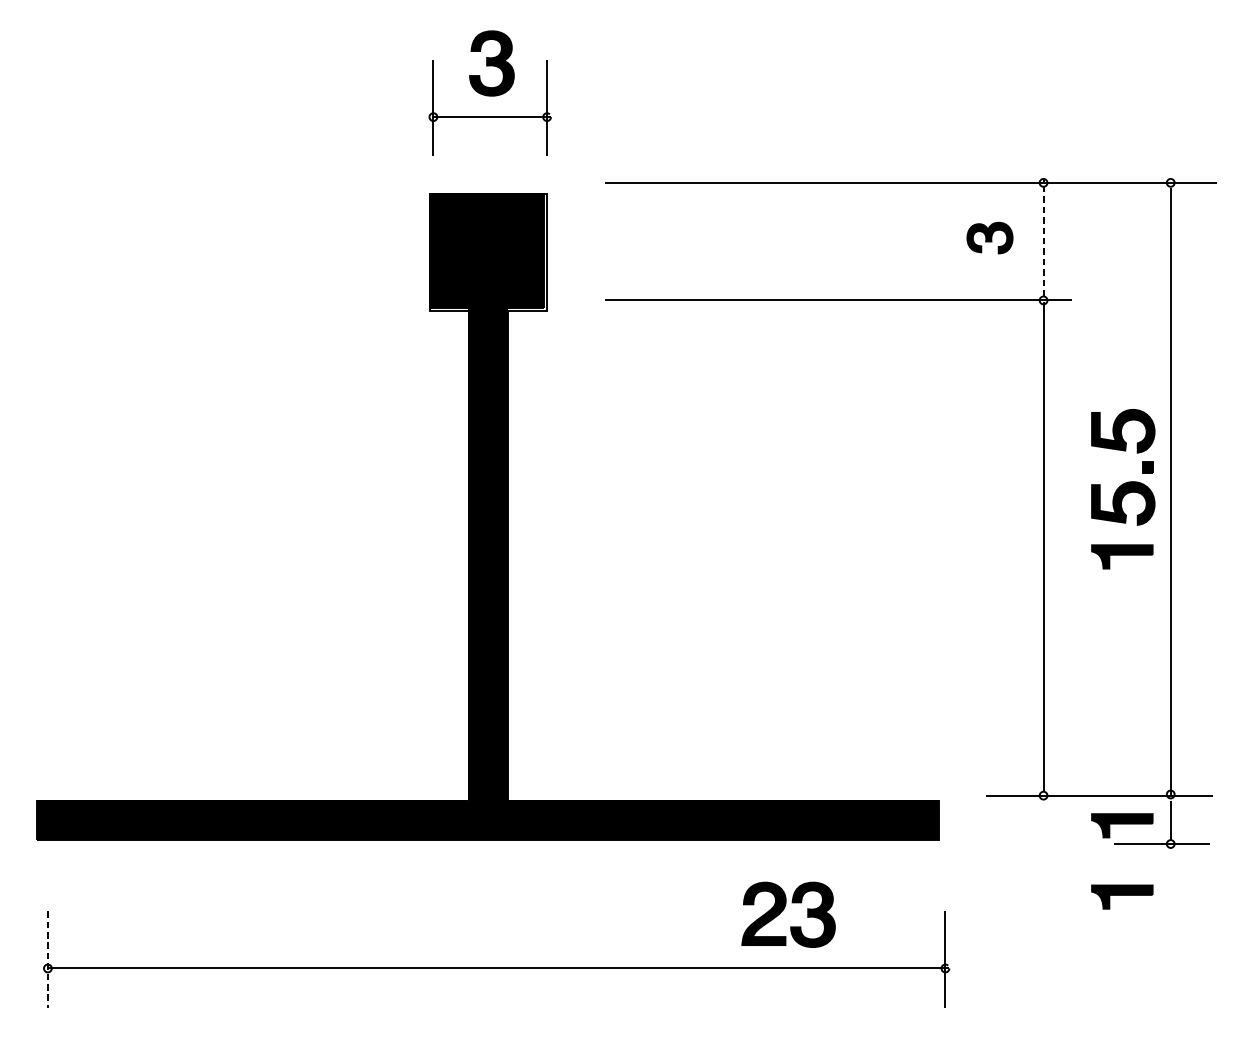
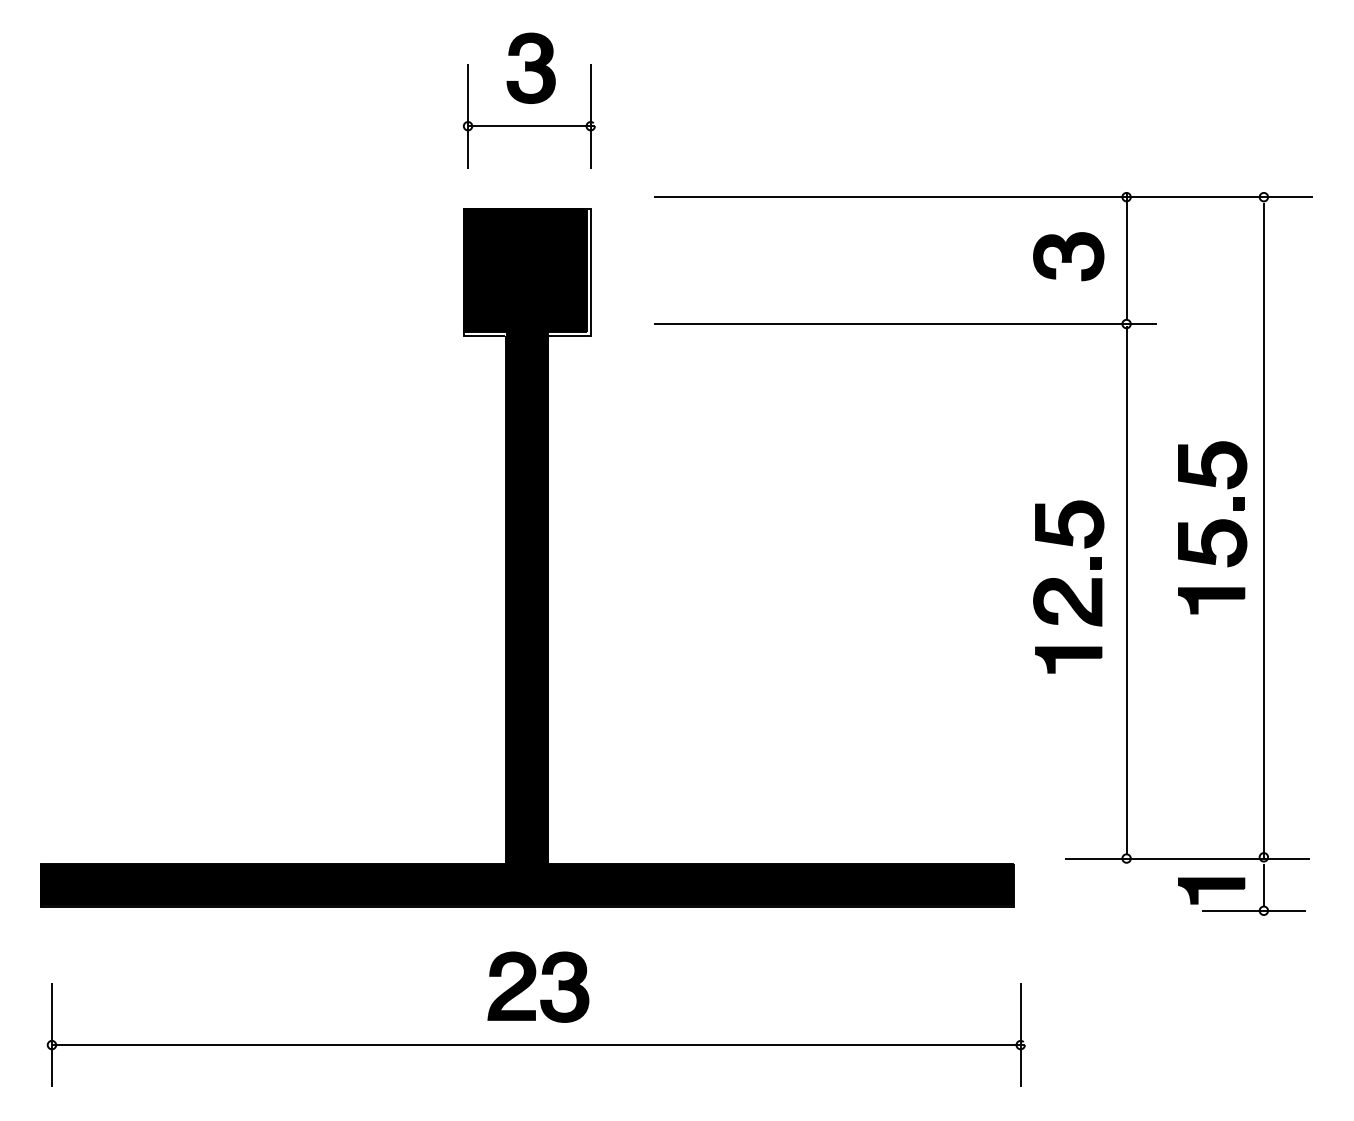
line: (1043, 236) -> (1126, 255), dashed -> solid
part: (989, 237) -> (1068, 256), size x1.43
part: (989, 543) -> (1068, 586), added
part: (1122, 896) -> (1211, 967), removed
part: (783, 911) -> (532, 983), moved
line: (47, 959) -> (51, 1035), dashed -> solid

